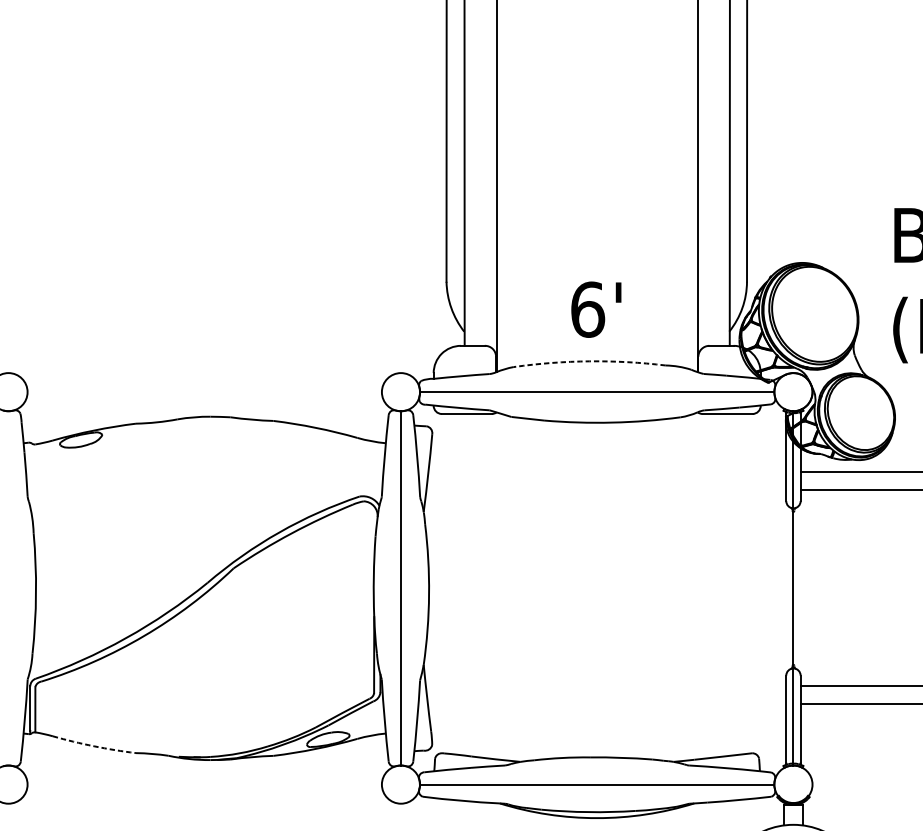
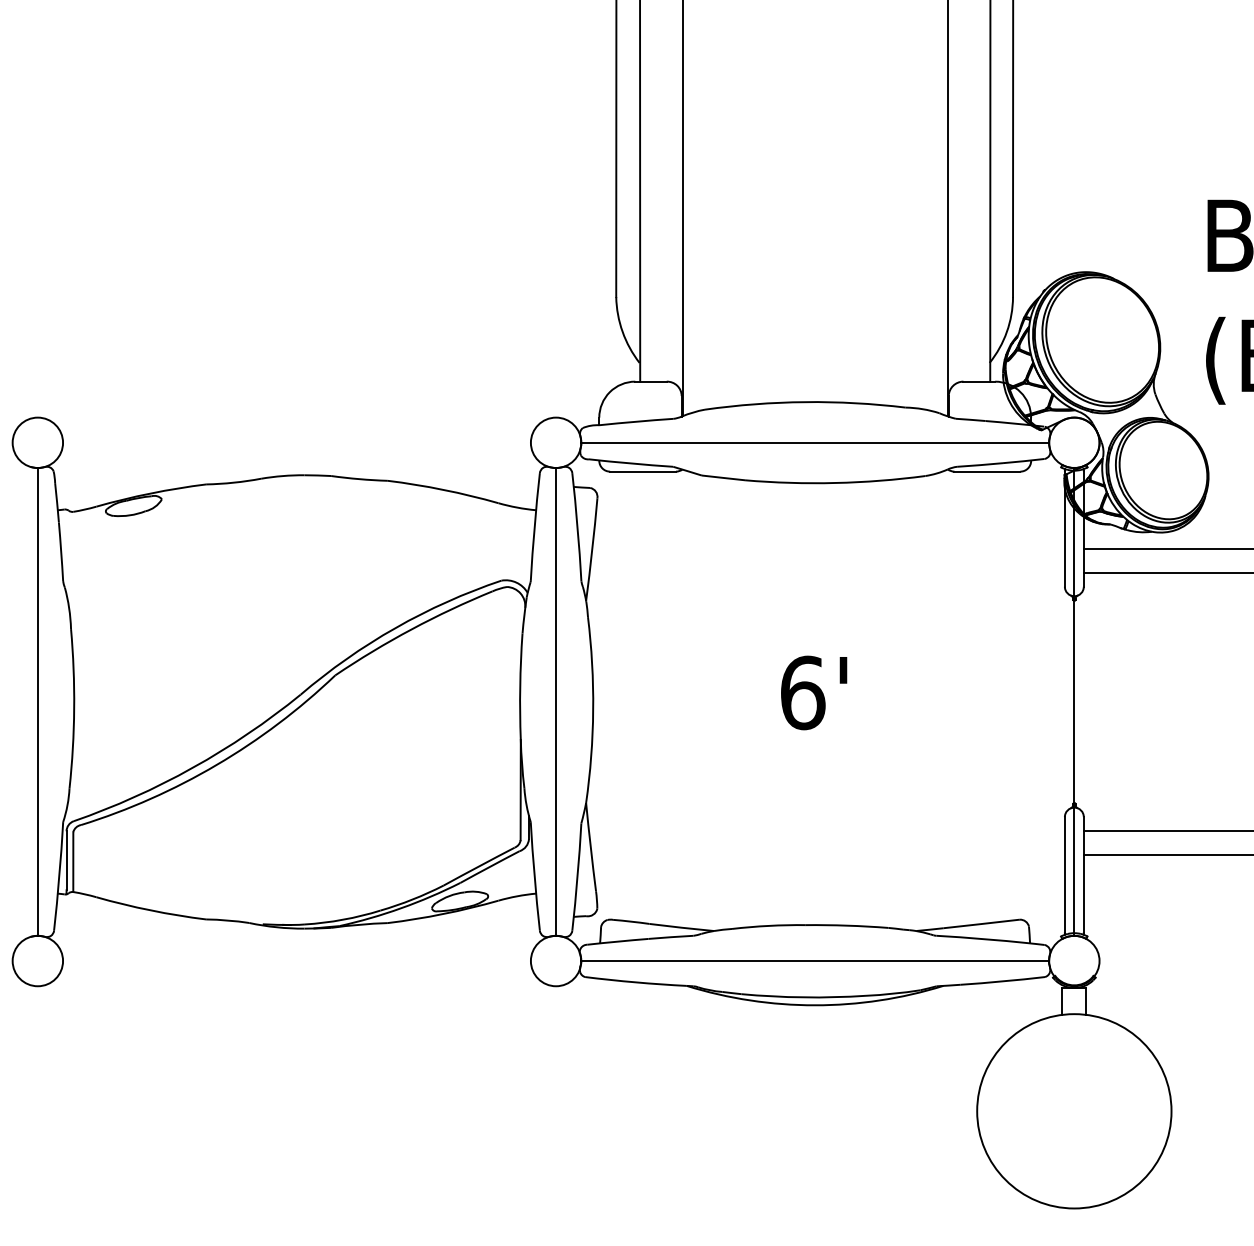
text: (596, 309) -> (814, 692), moved
arc: (589, 361) -> (805, 402), dashed -> solid
line: (8, 588) -> (37, 701), added
arc: (93, 746) -> (150, 910), dashed -> solid

